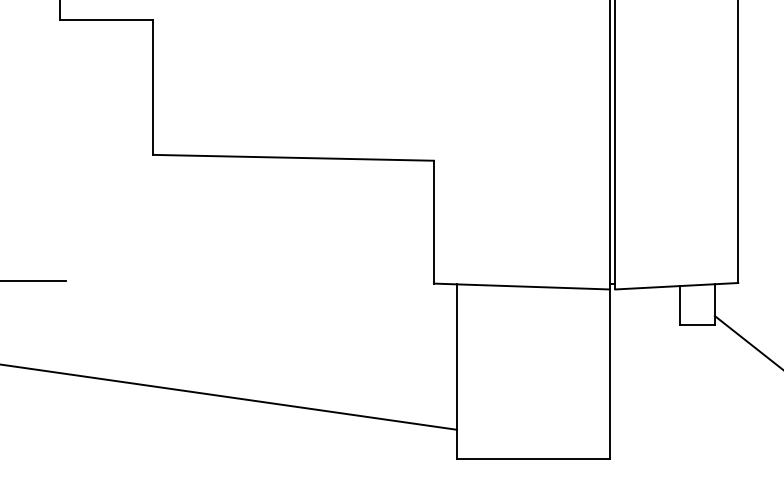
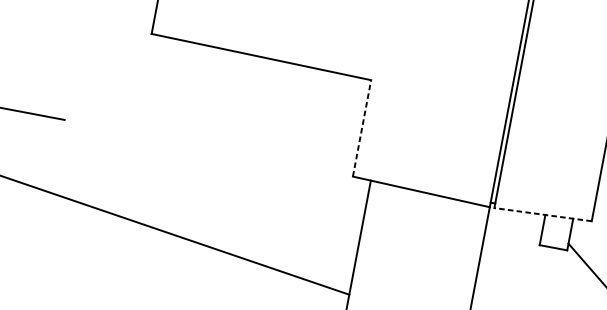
line: (434, 221) -> (362, 127), solid -> dashed
line: (676, 286) -> (542, 214), solid -> dashed

